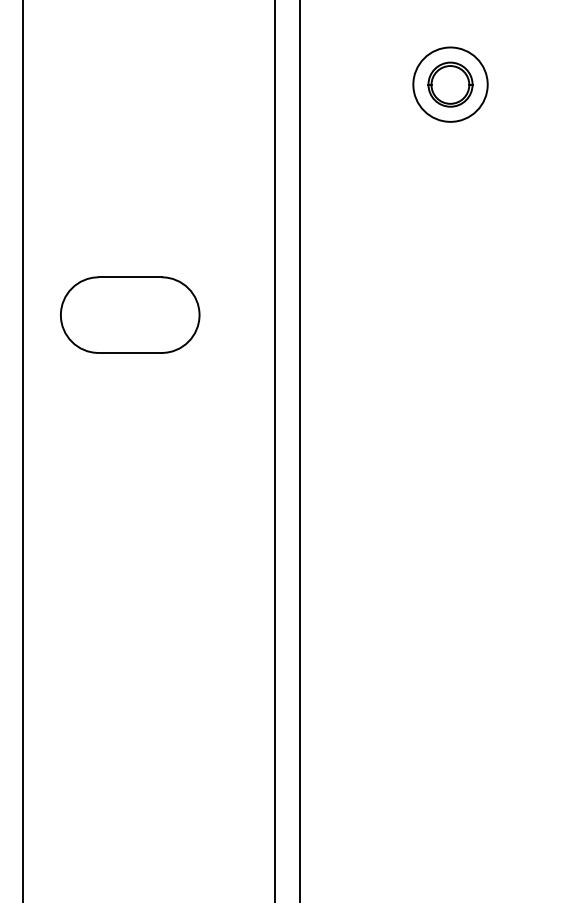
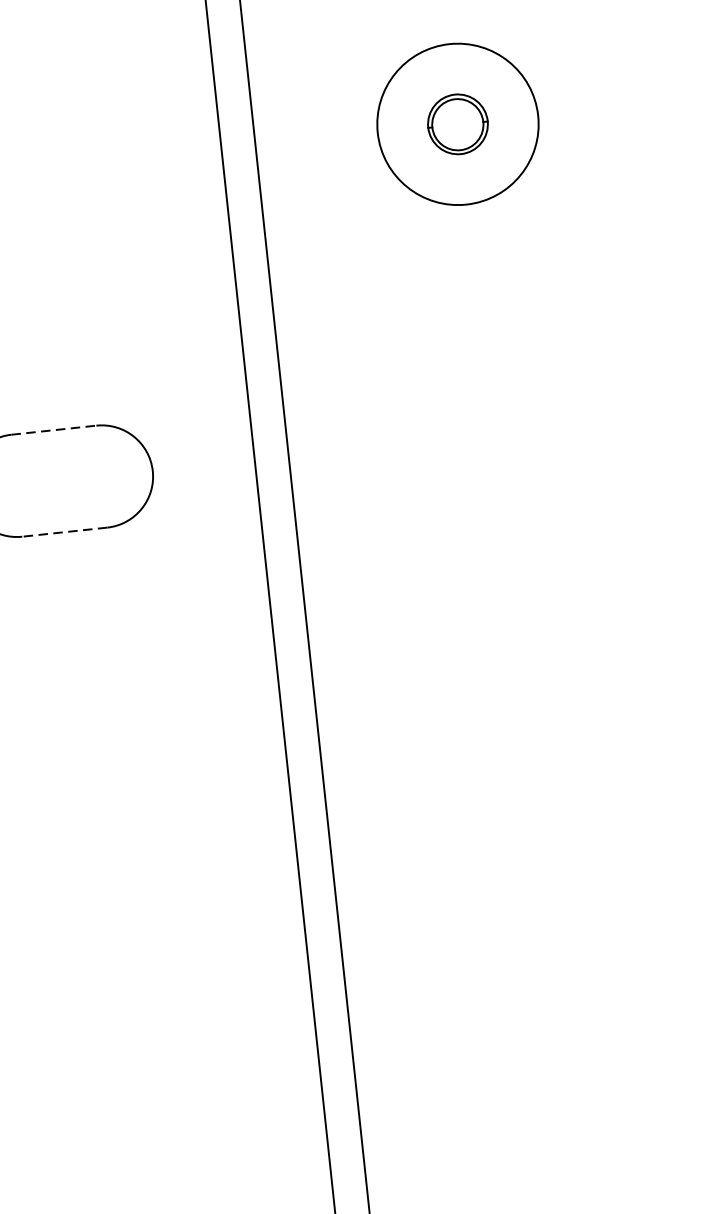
circle: (450, 84) -> (457, 124), size x1.6
line: (130, 277) -> (54, 430), solid -> dashed
line: (130, 352) -> (65, 531), solid -> dashed

